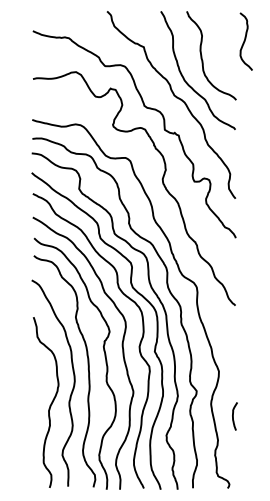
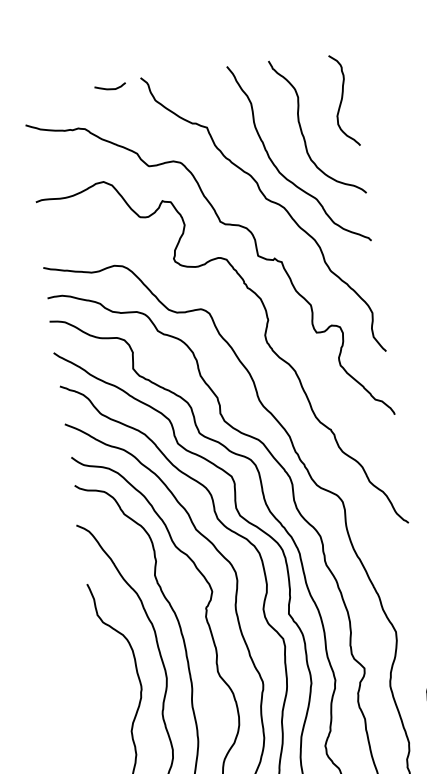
curve: (86, 14) -> (108, 87), added
curve: (245, 41) -> (343, 100), moved

